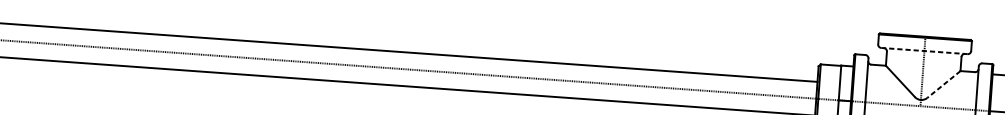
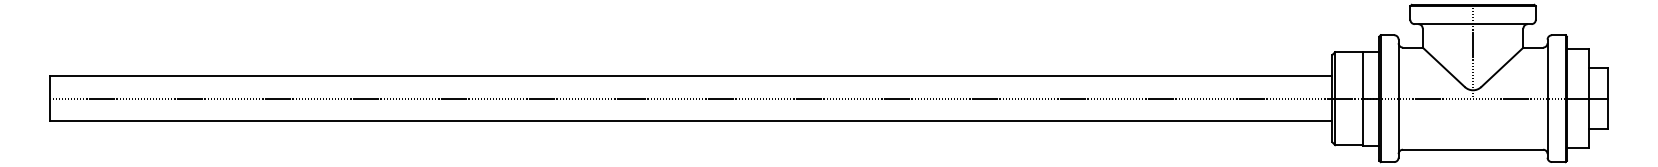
line: (924, 51) -> (1472, 24), dashed -> solid
line: (943, 84) -> (1502, 67), dashed -> solid

